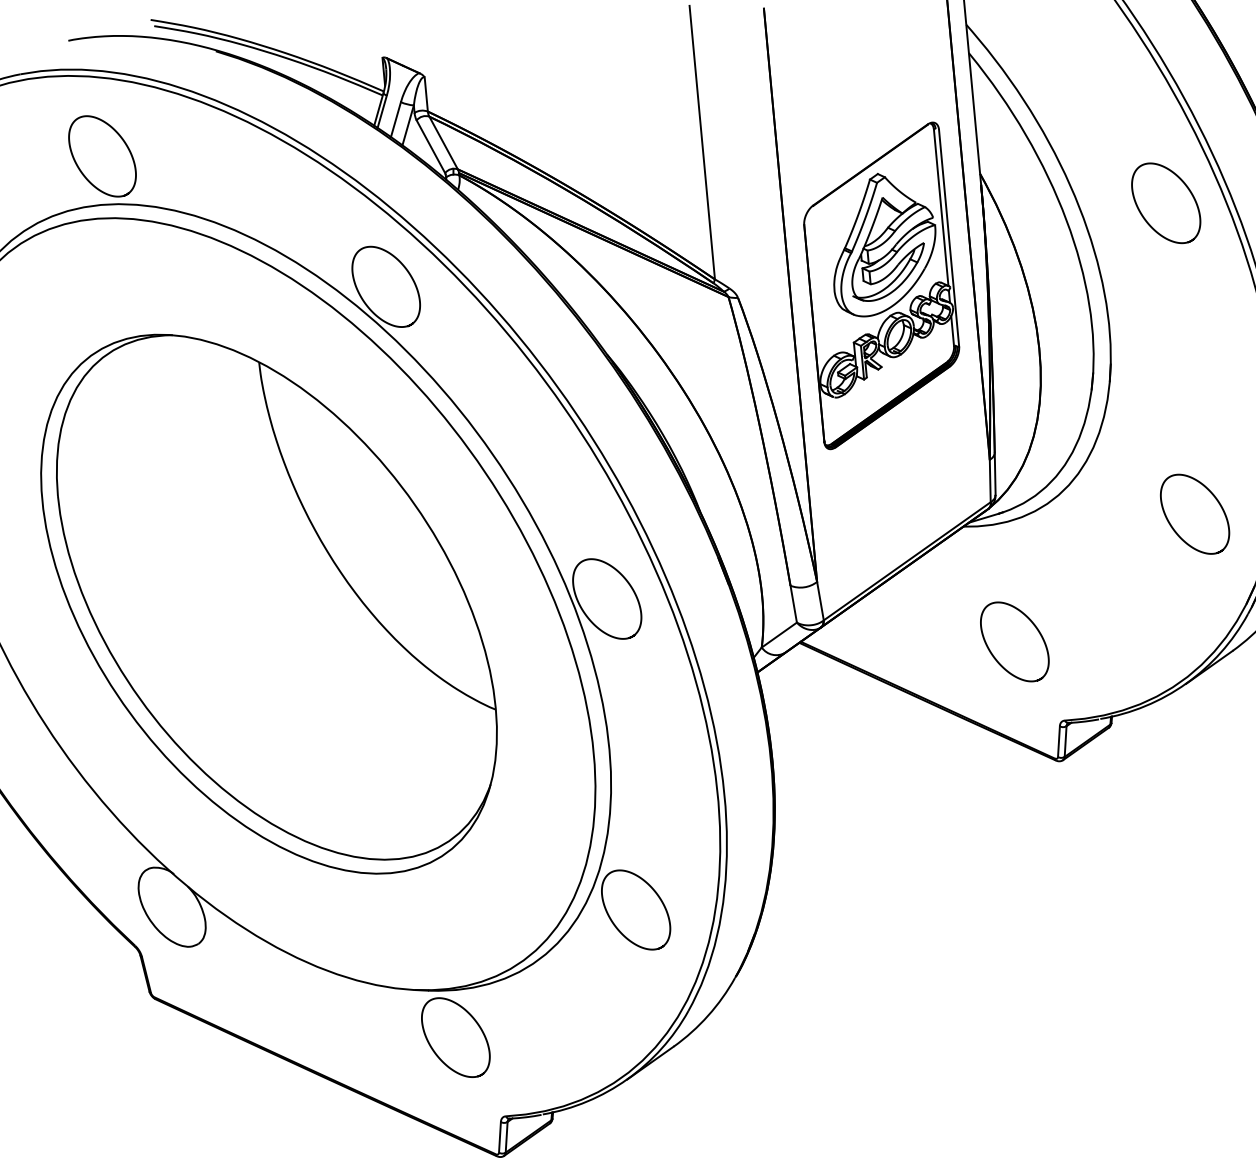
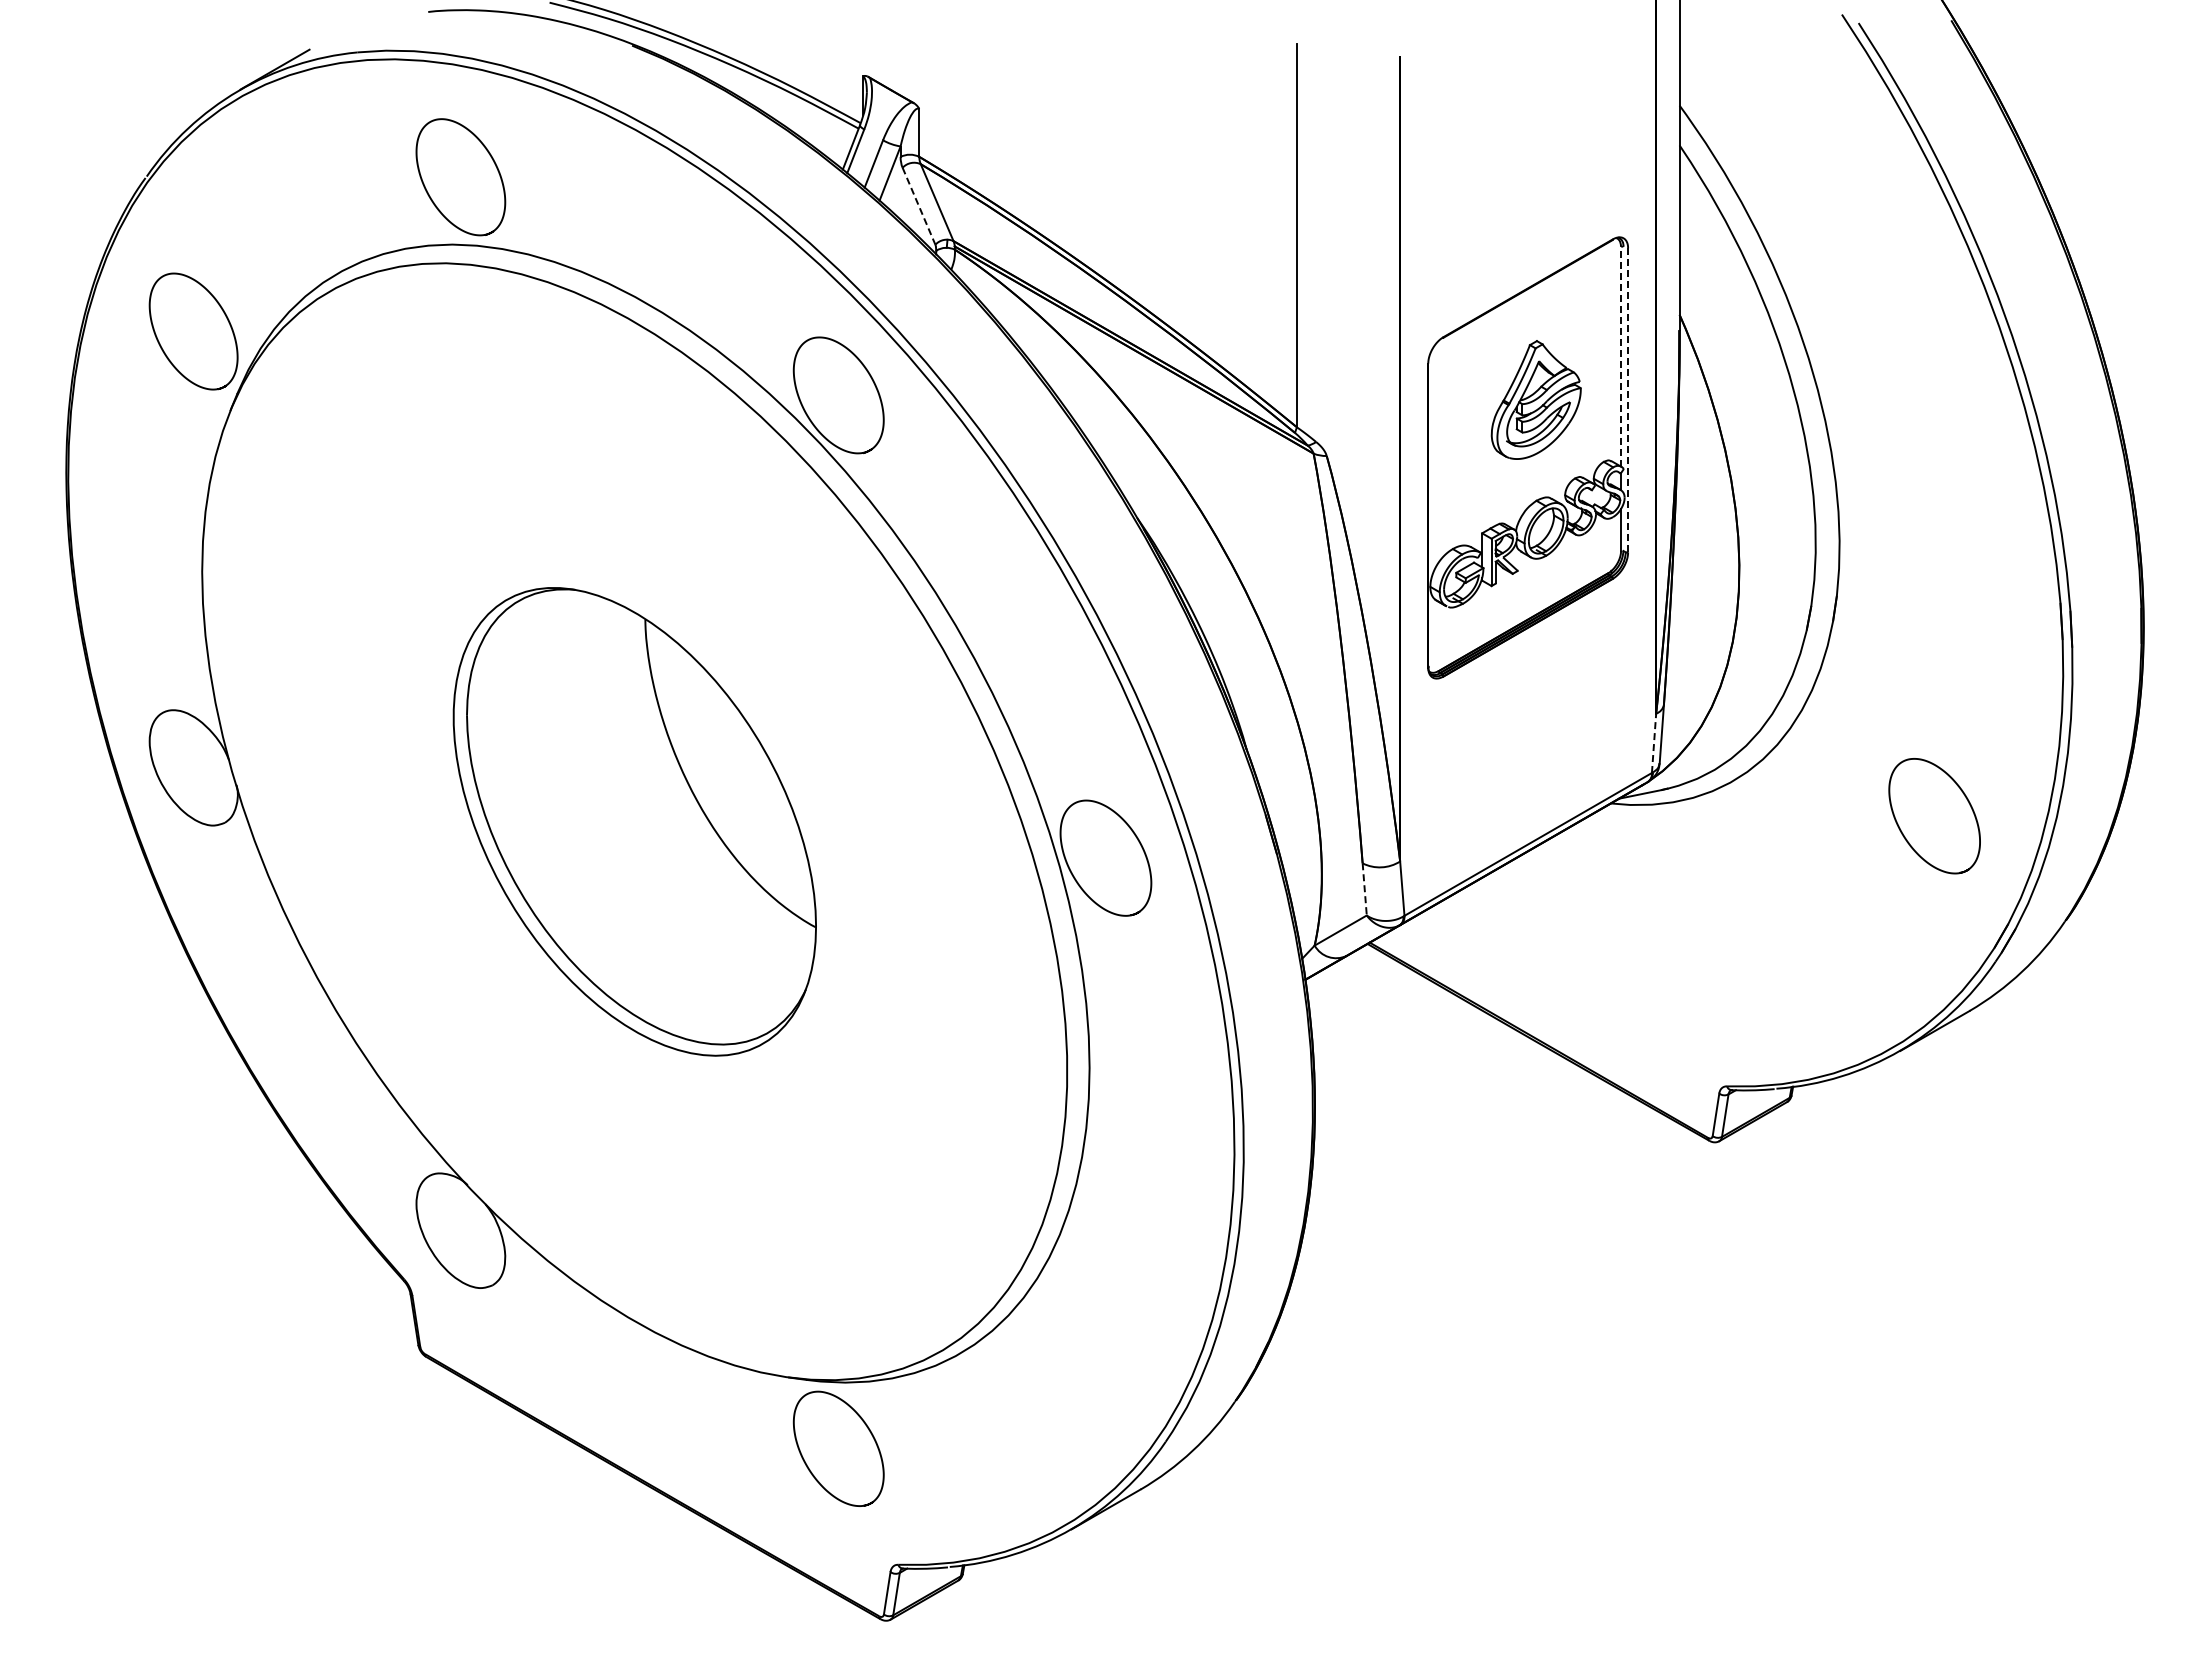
line: (431, 146) -> (919, 206), solid -> dashed
curve: (1186, 186) -> (1964, 359), removed
line: (941, 207) -> (1621, 356), solid -> dashed
line: (949, 238) -> (1628, 400), solid -> dashed
part: (883, 243) -> (1536, 399), size x0.6
line: (990, 481) -> (1654, 743), solid -> dashed
part: (268, 604) -> (634, 821), size x0.6
line: (793, 604) -> (1364, 889), solid -> dashed
curve: (993, 655) -> (1636, 986), removed
curve: (616, 926) -> (1076, 1314), removed

